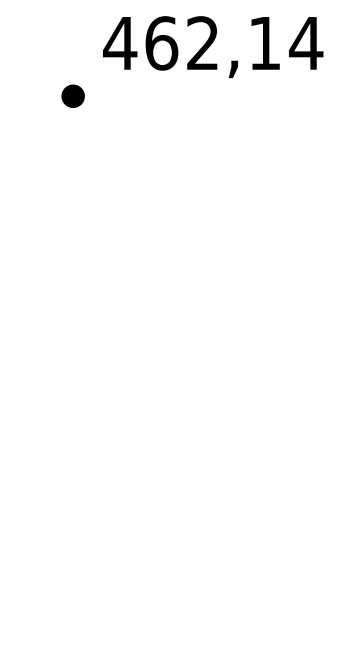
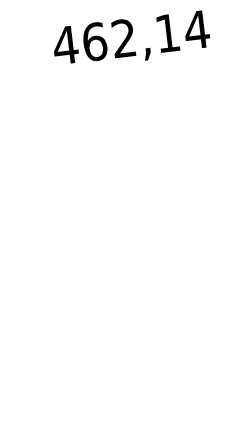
part: (72, 95) -> (36, 86), removed

